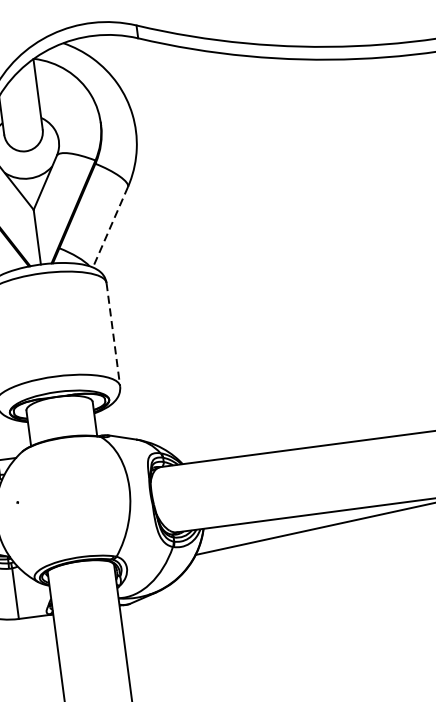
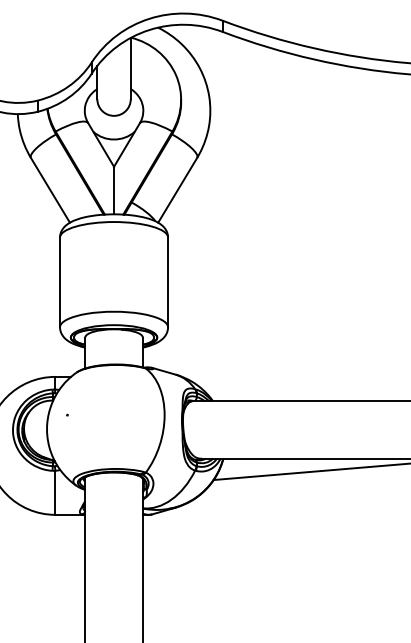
line: (110, 227) -> (177, 190), dashed -> solid
line: (113, 334) -> (168, 282), dashed -> solid

